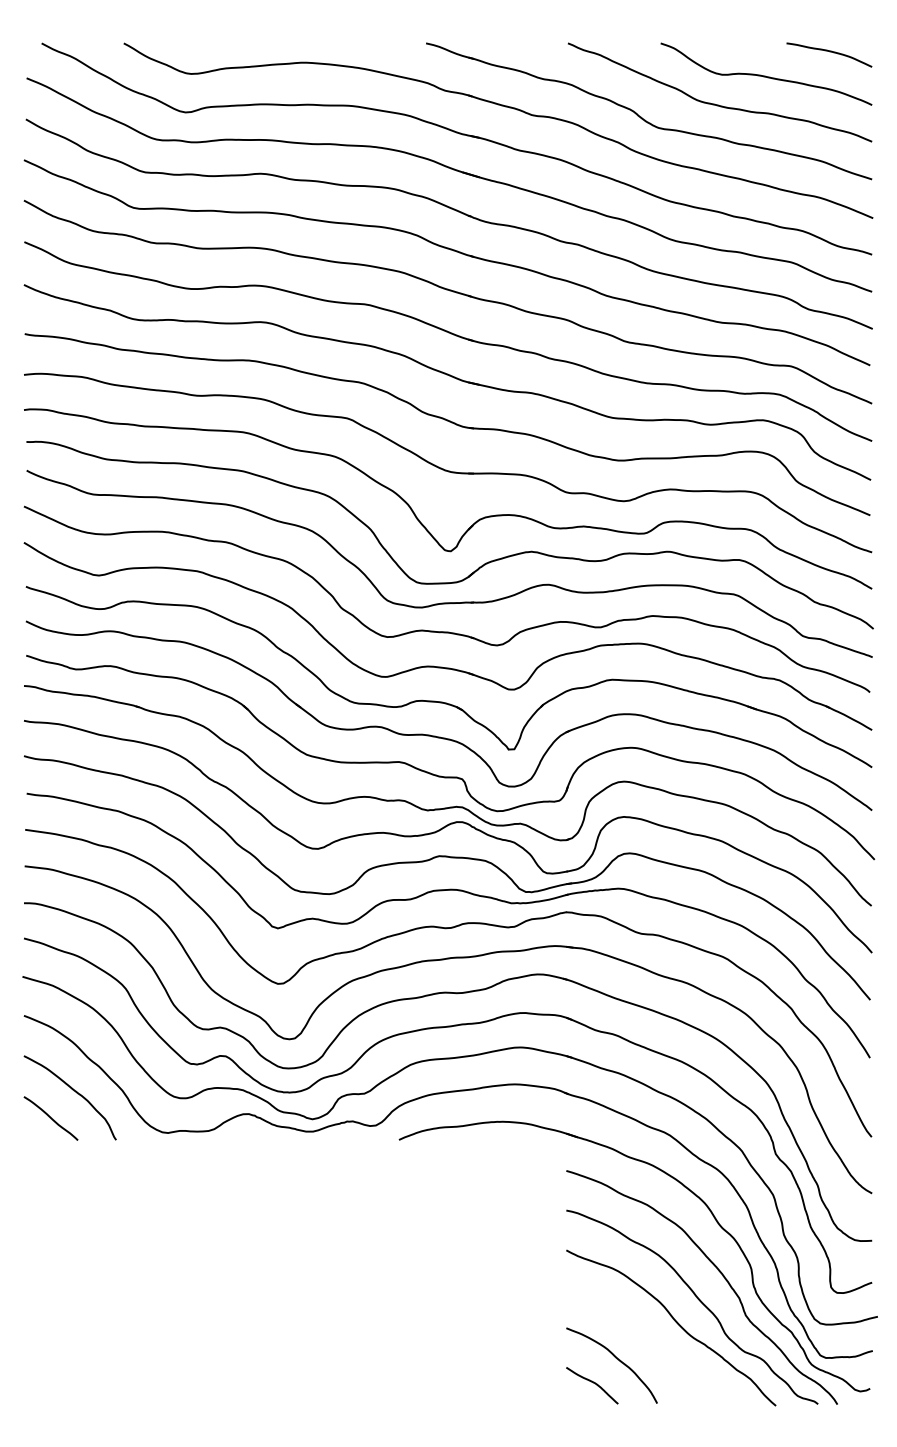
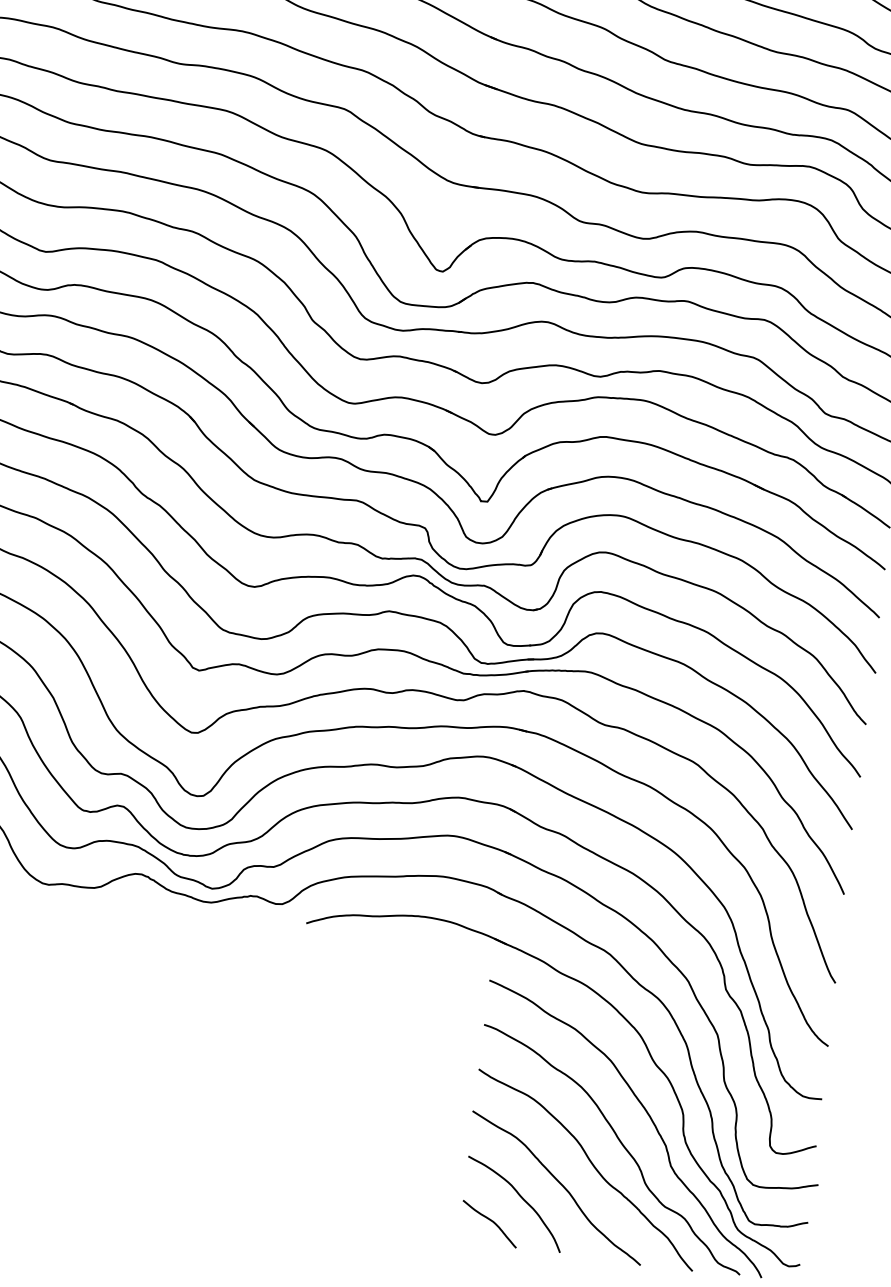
curve: (648, 1342) -> (558, 1183), added

